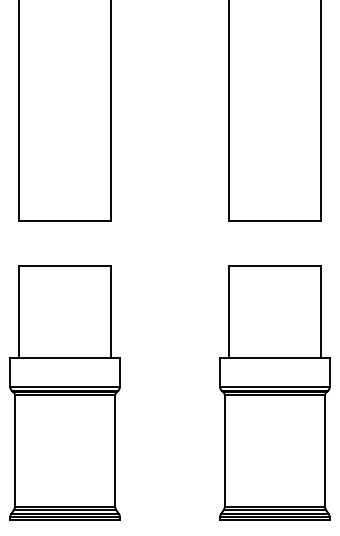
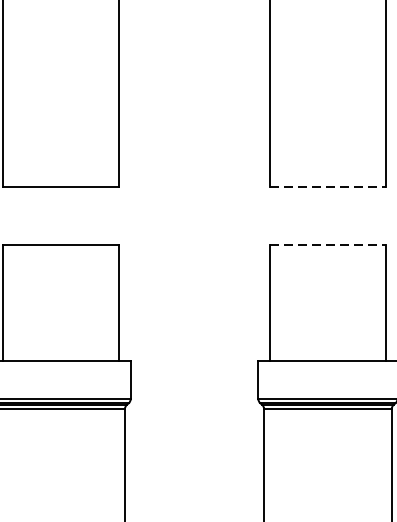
line: (274, 220) -> (327, 186), solid -> dashed
line: (274, 266) -> (327, 245), solid -> dashed

